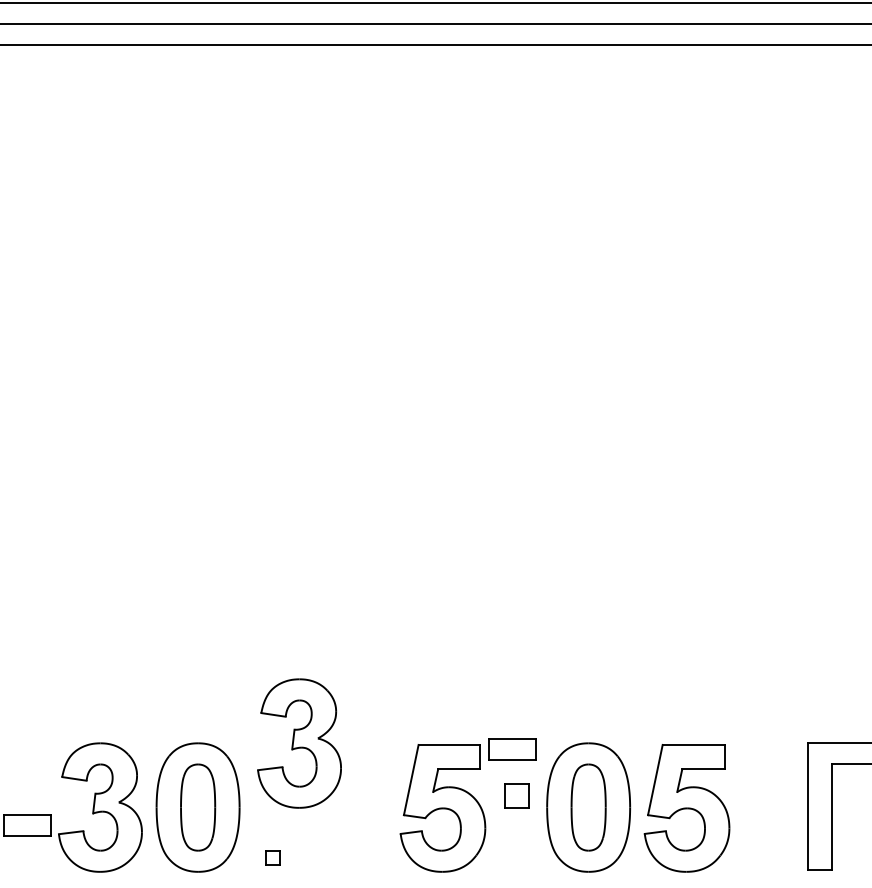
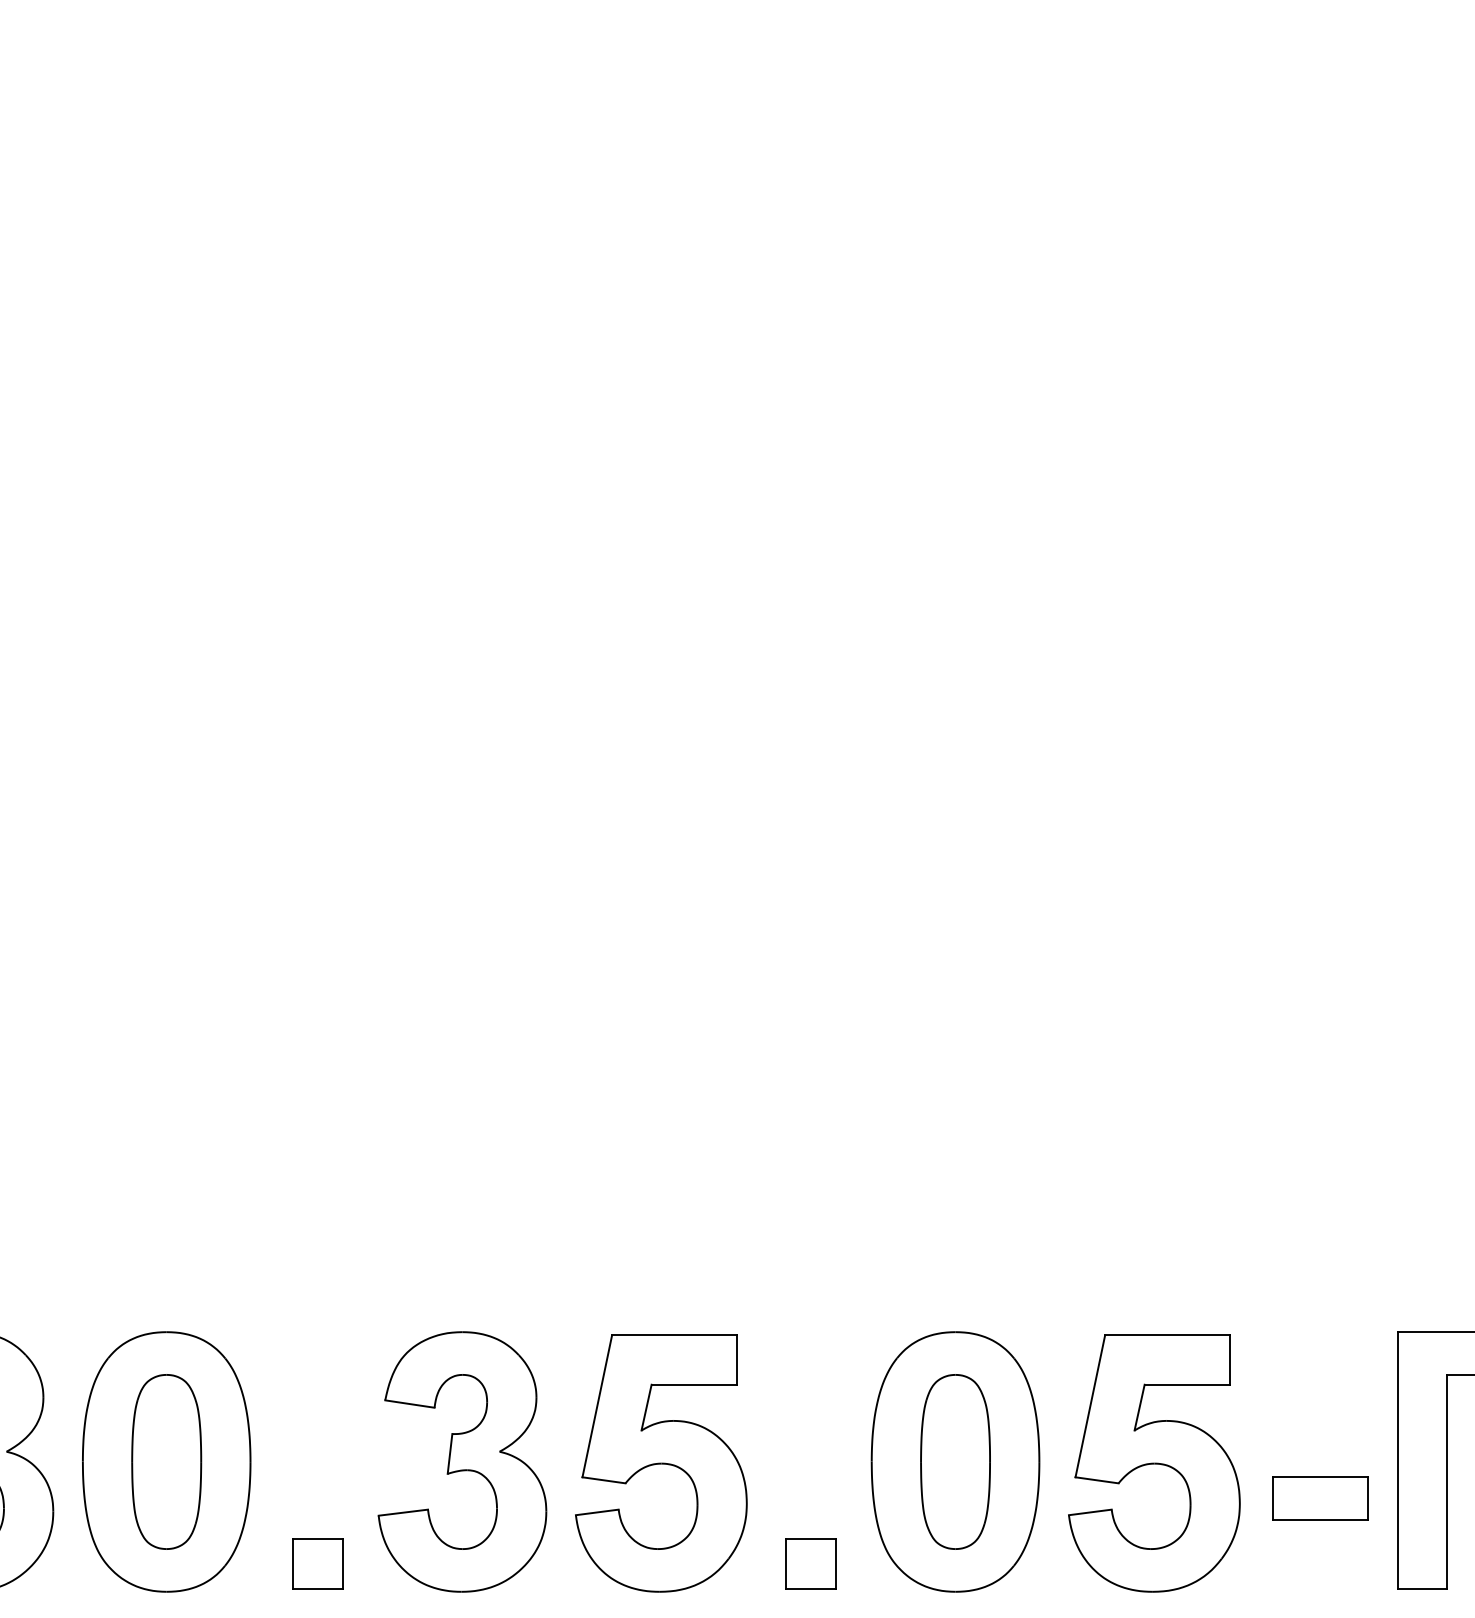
part: (299, 743) -> (462, 1461), moved
part: (512, 749) -> (1320, 1498), moved
part: (516, 795) -> (809, 1562), moved
part: (272, 857) -> (316, 1562), size x1.67

